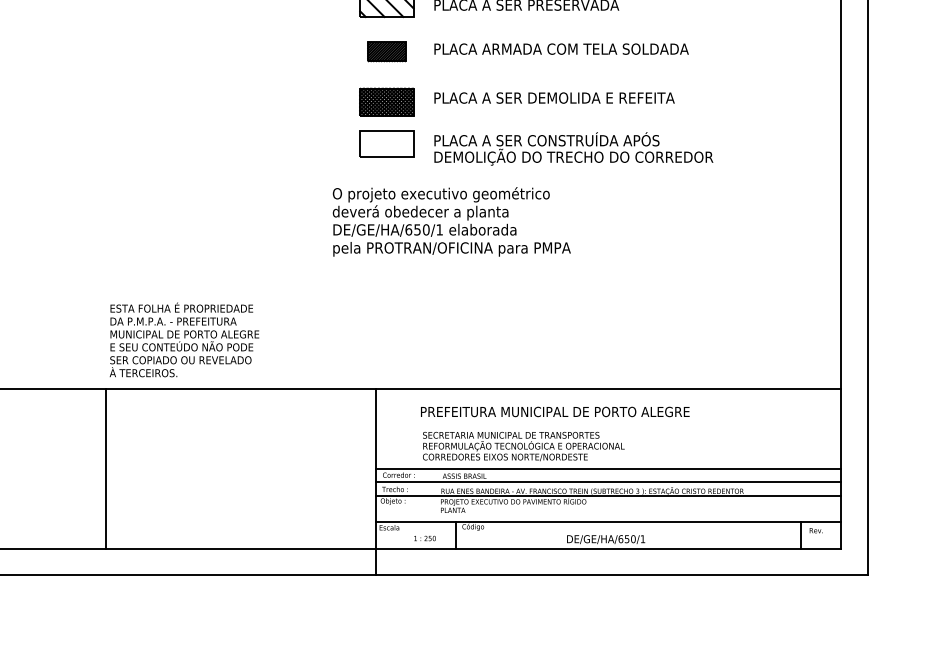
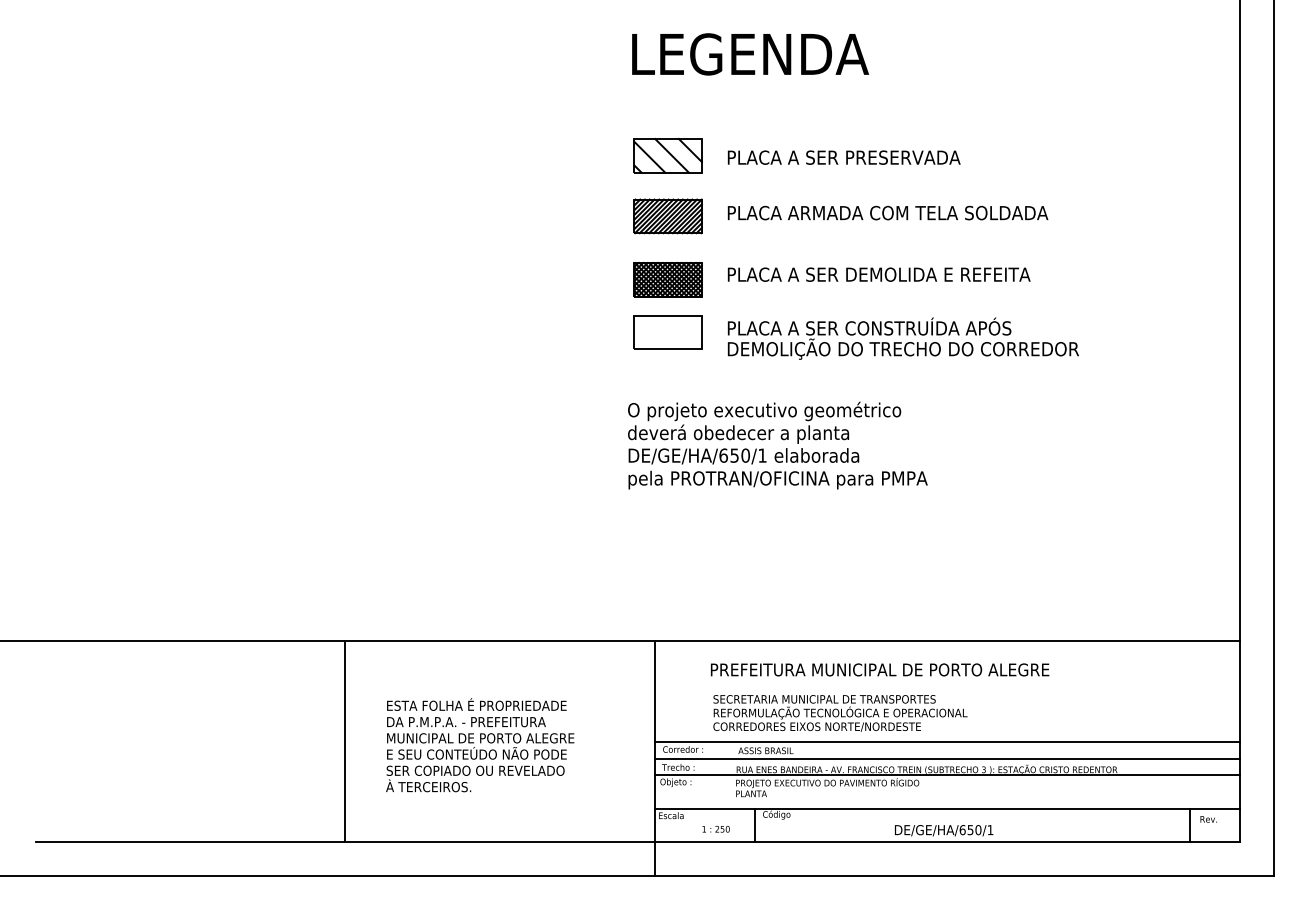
part: (386, 51) -> (667, 216), size x1.43
text: (451, 221) -> (777, 445), moved
text: (184, 340) -> (480, 745), moved
line: (106, 468) -> (345, 741), moved

